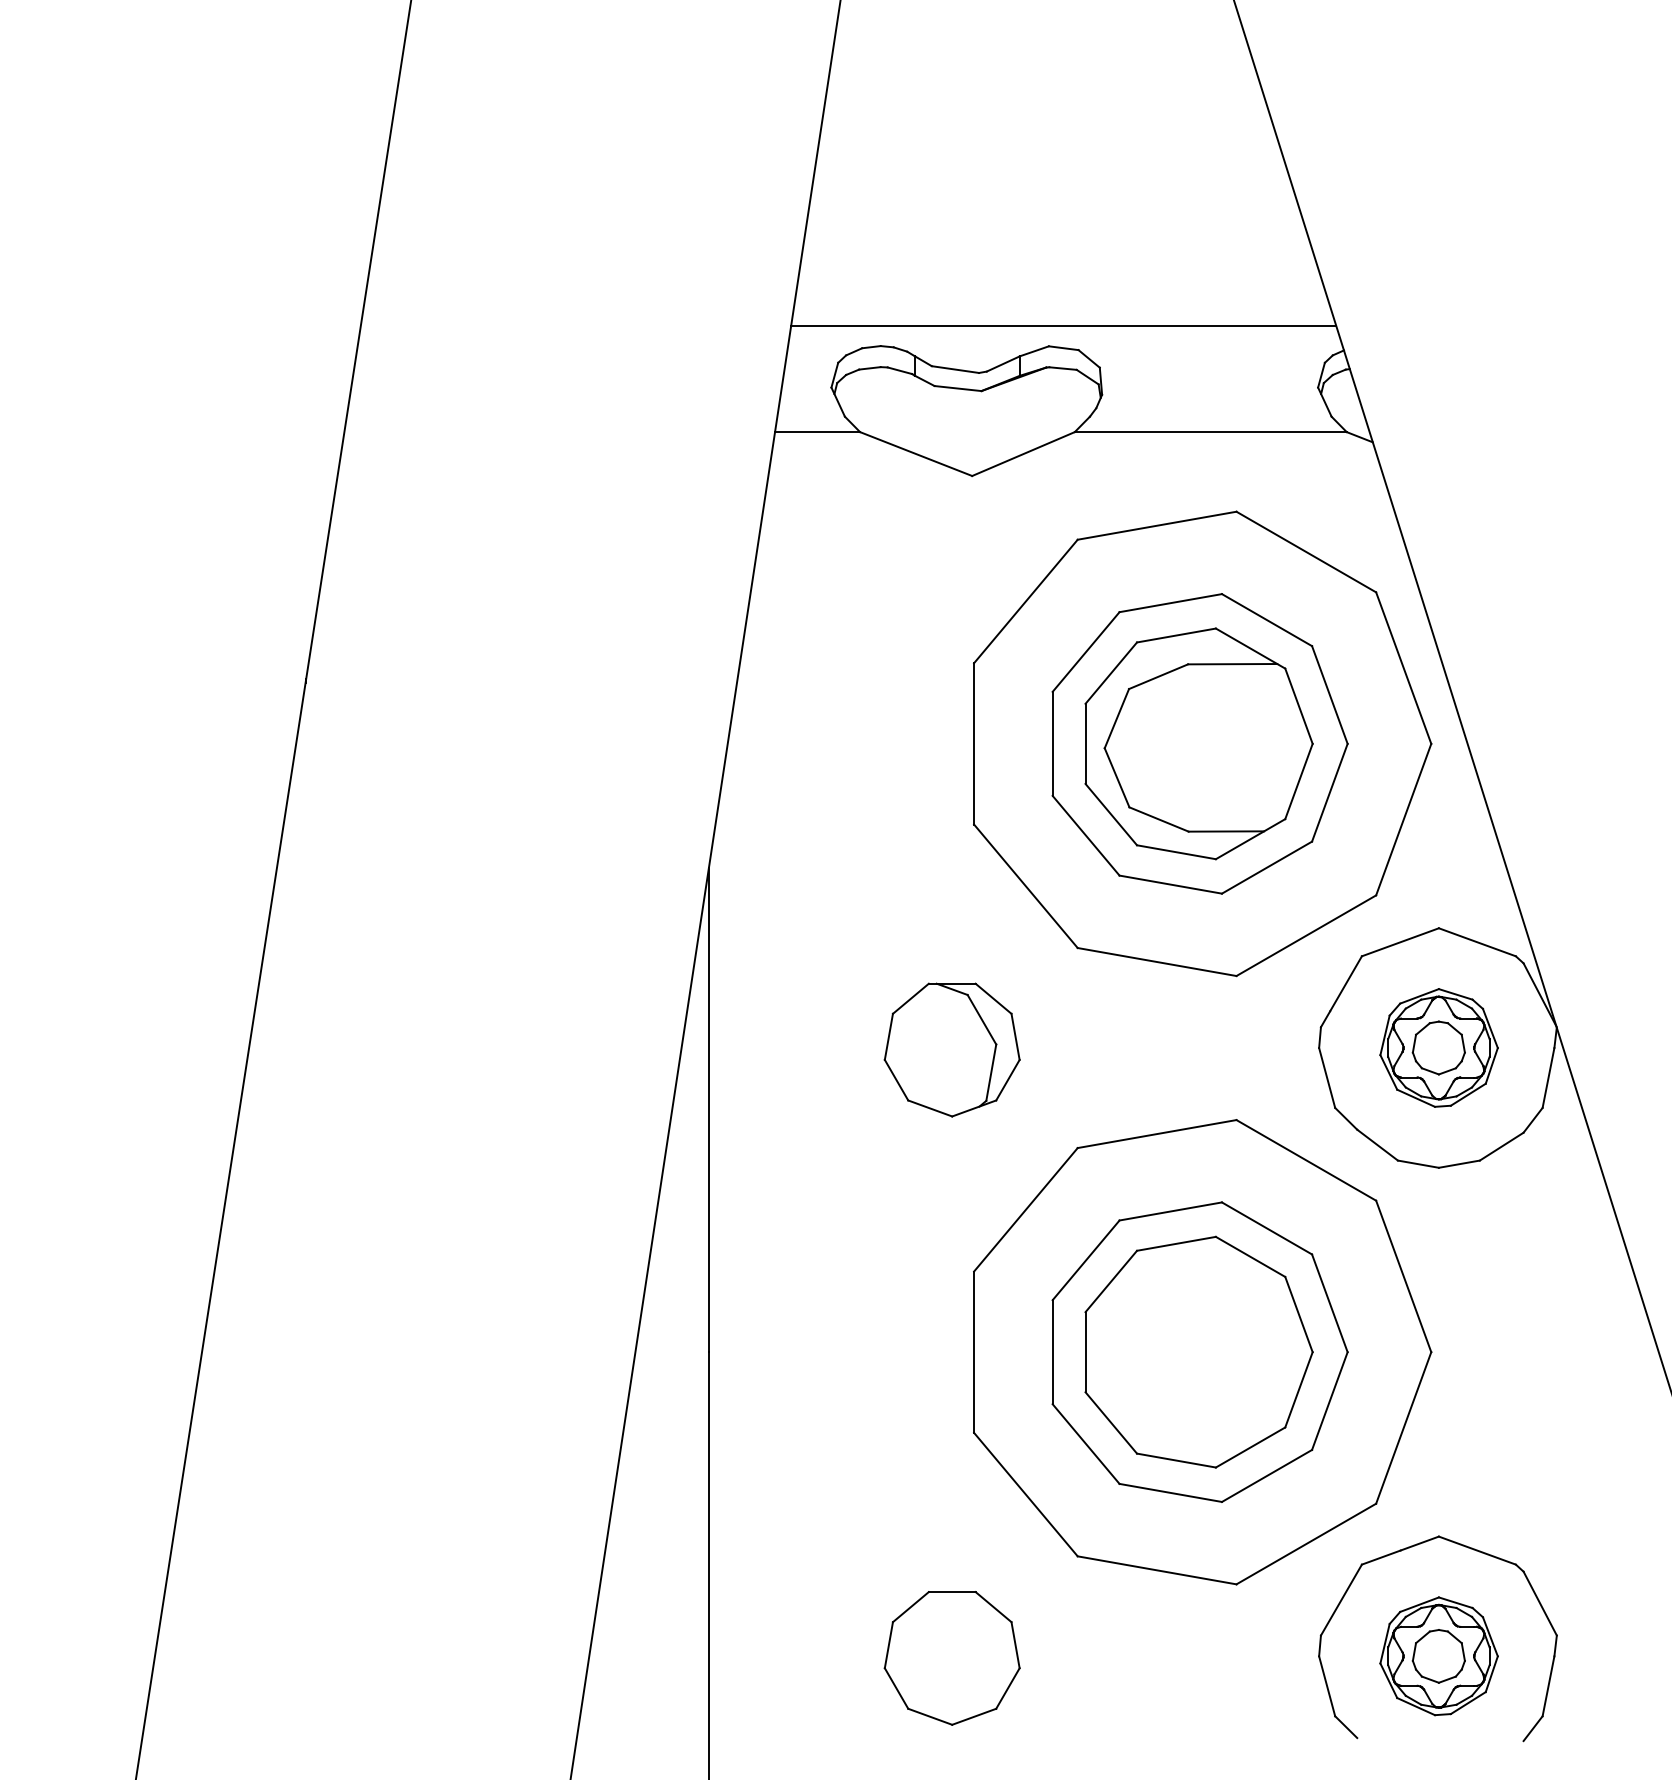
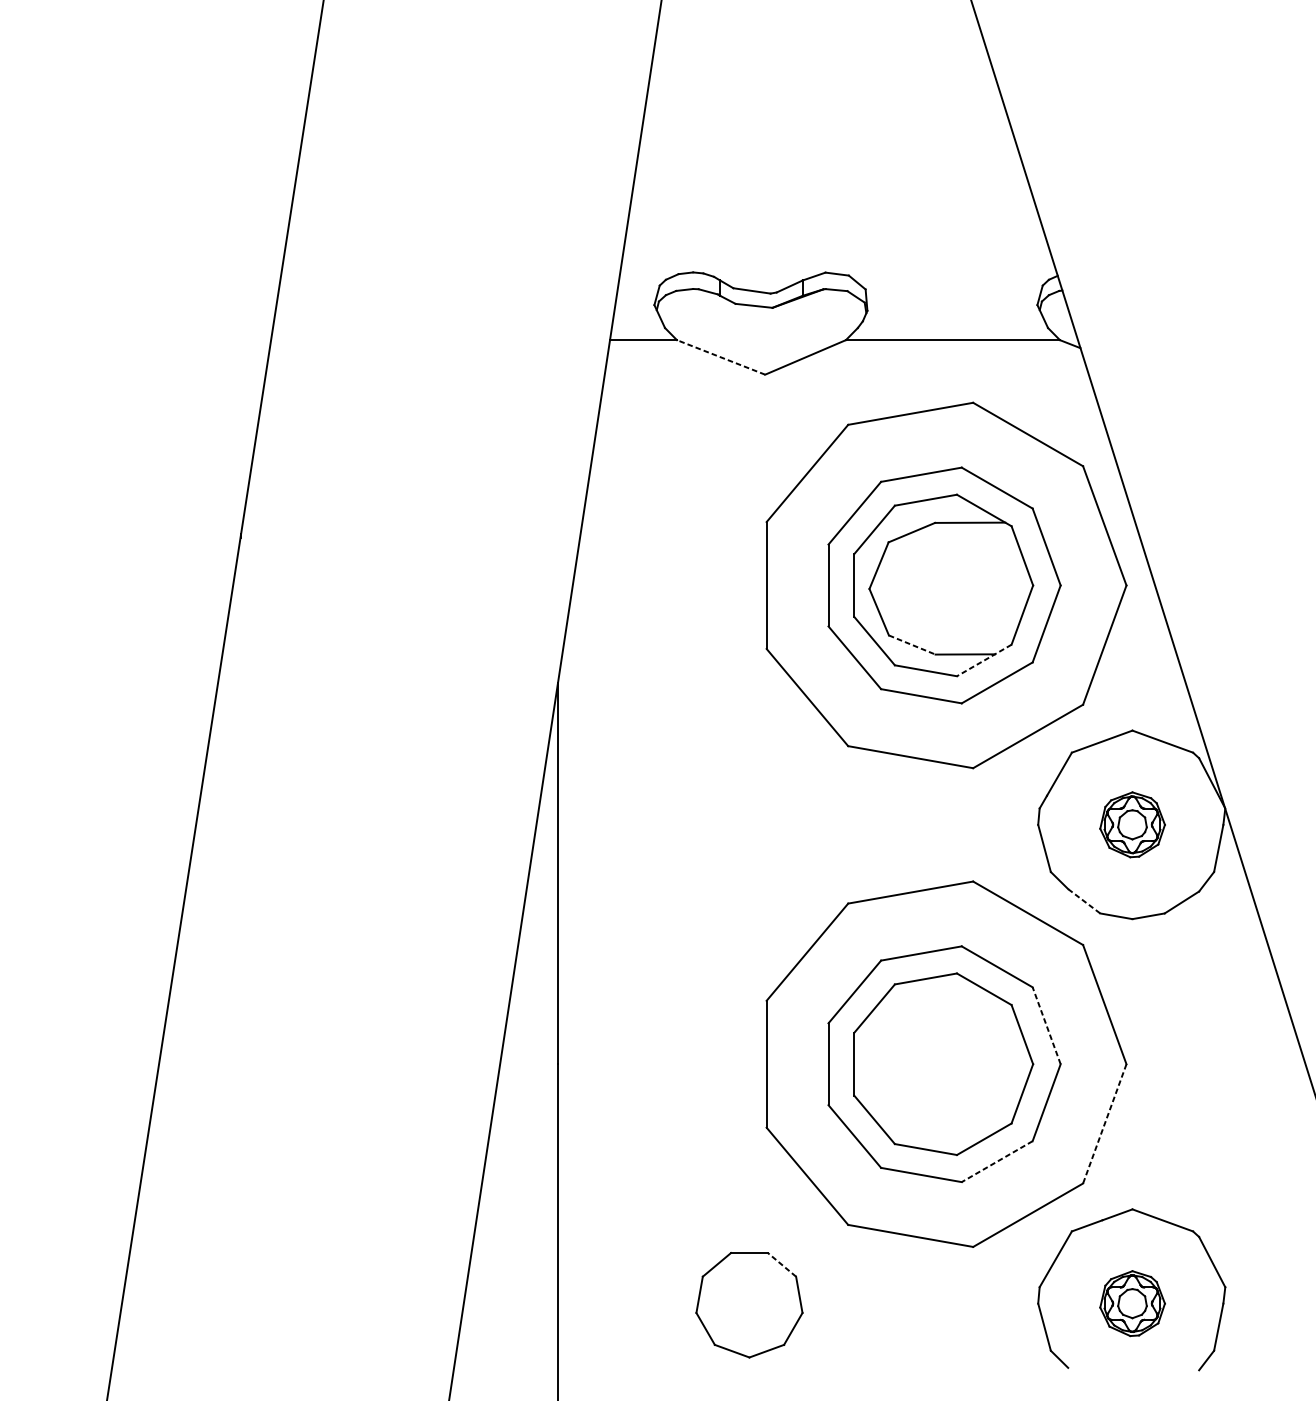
line: (1063, 325) -> (837, 256), removed
line: (915, 453) -> (720, 356), solid -> dashed
line: (1159, 819) -> (912, 645), solid -> dashed
line: (1250, 839) -> (984, 660), solid -> dashed
part: (1438, 1047) -> (1132, 824), size x0.7
part: (951, 1049) -> (748, 826), removed
line: (1377, 1145) -> (1084, 901), solid -> dashed
line: (1329, 1302) -> (1046, 1025), solid -> dashed
line: (1403, 1427) -> (1104, 1123), solid -> dashed
line: (1266, 1476) -> (996, 1162), solid -> dashed
line: (993, 1606) -> (781, 1264), solid -> dashed
part: (1438, 1656) -> (1132, 1303), size x0.7

